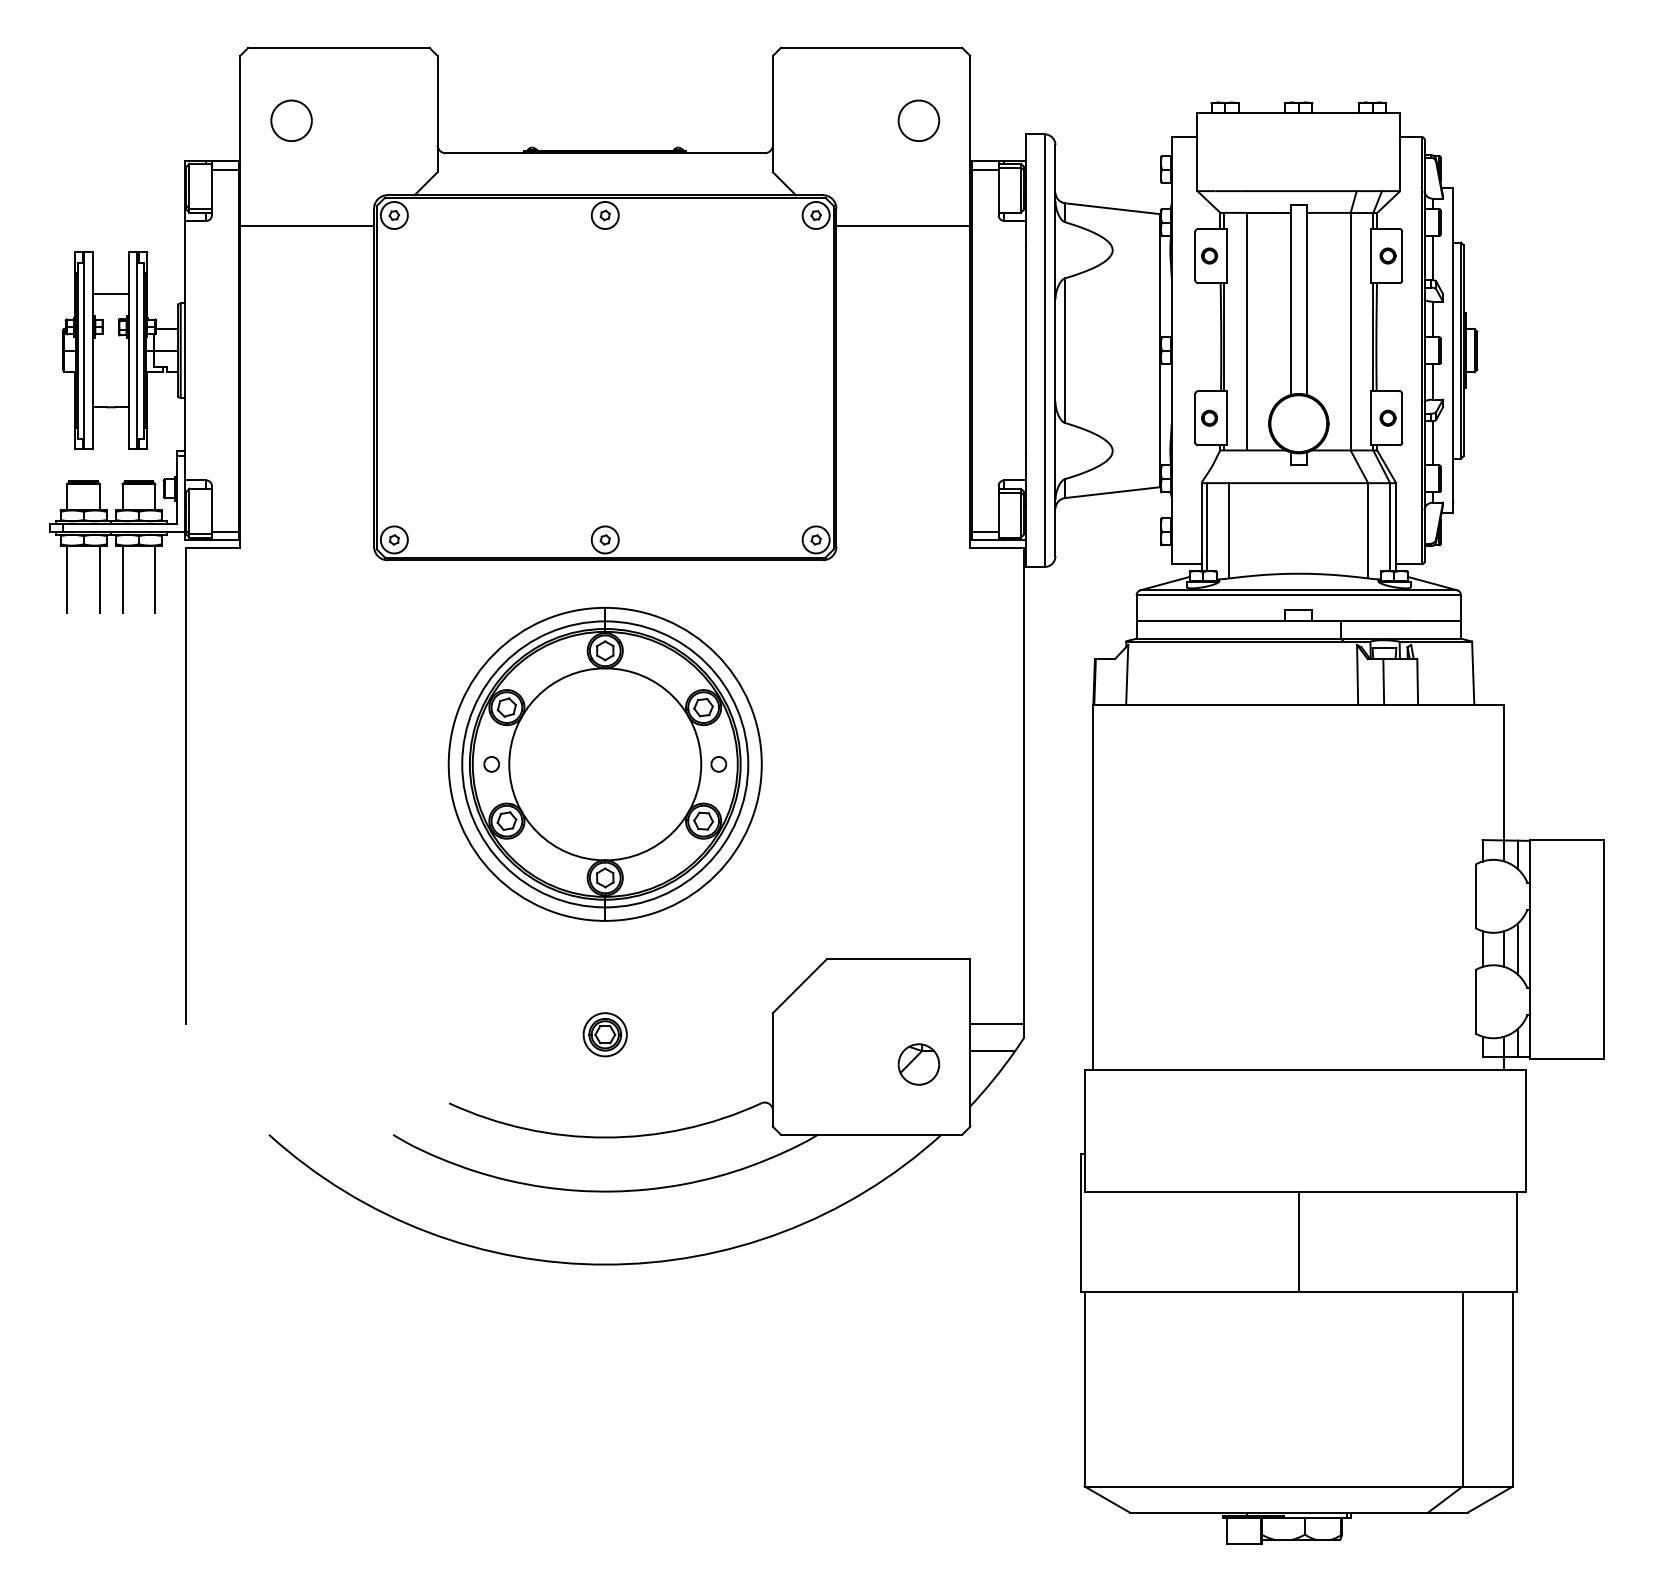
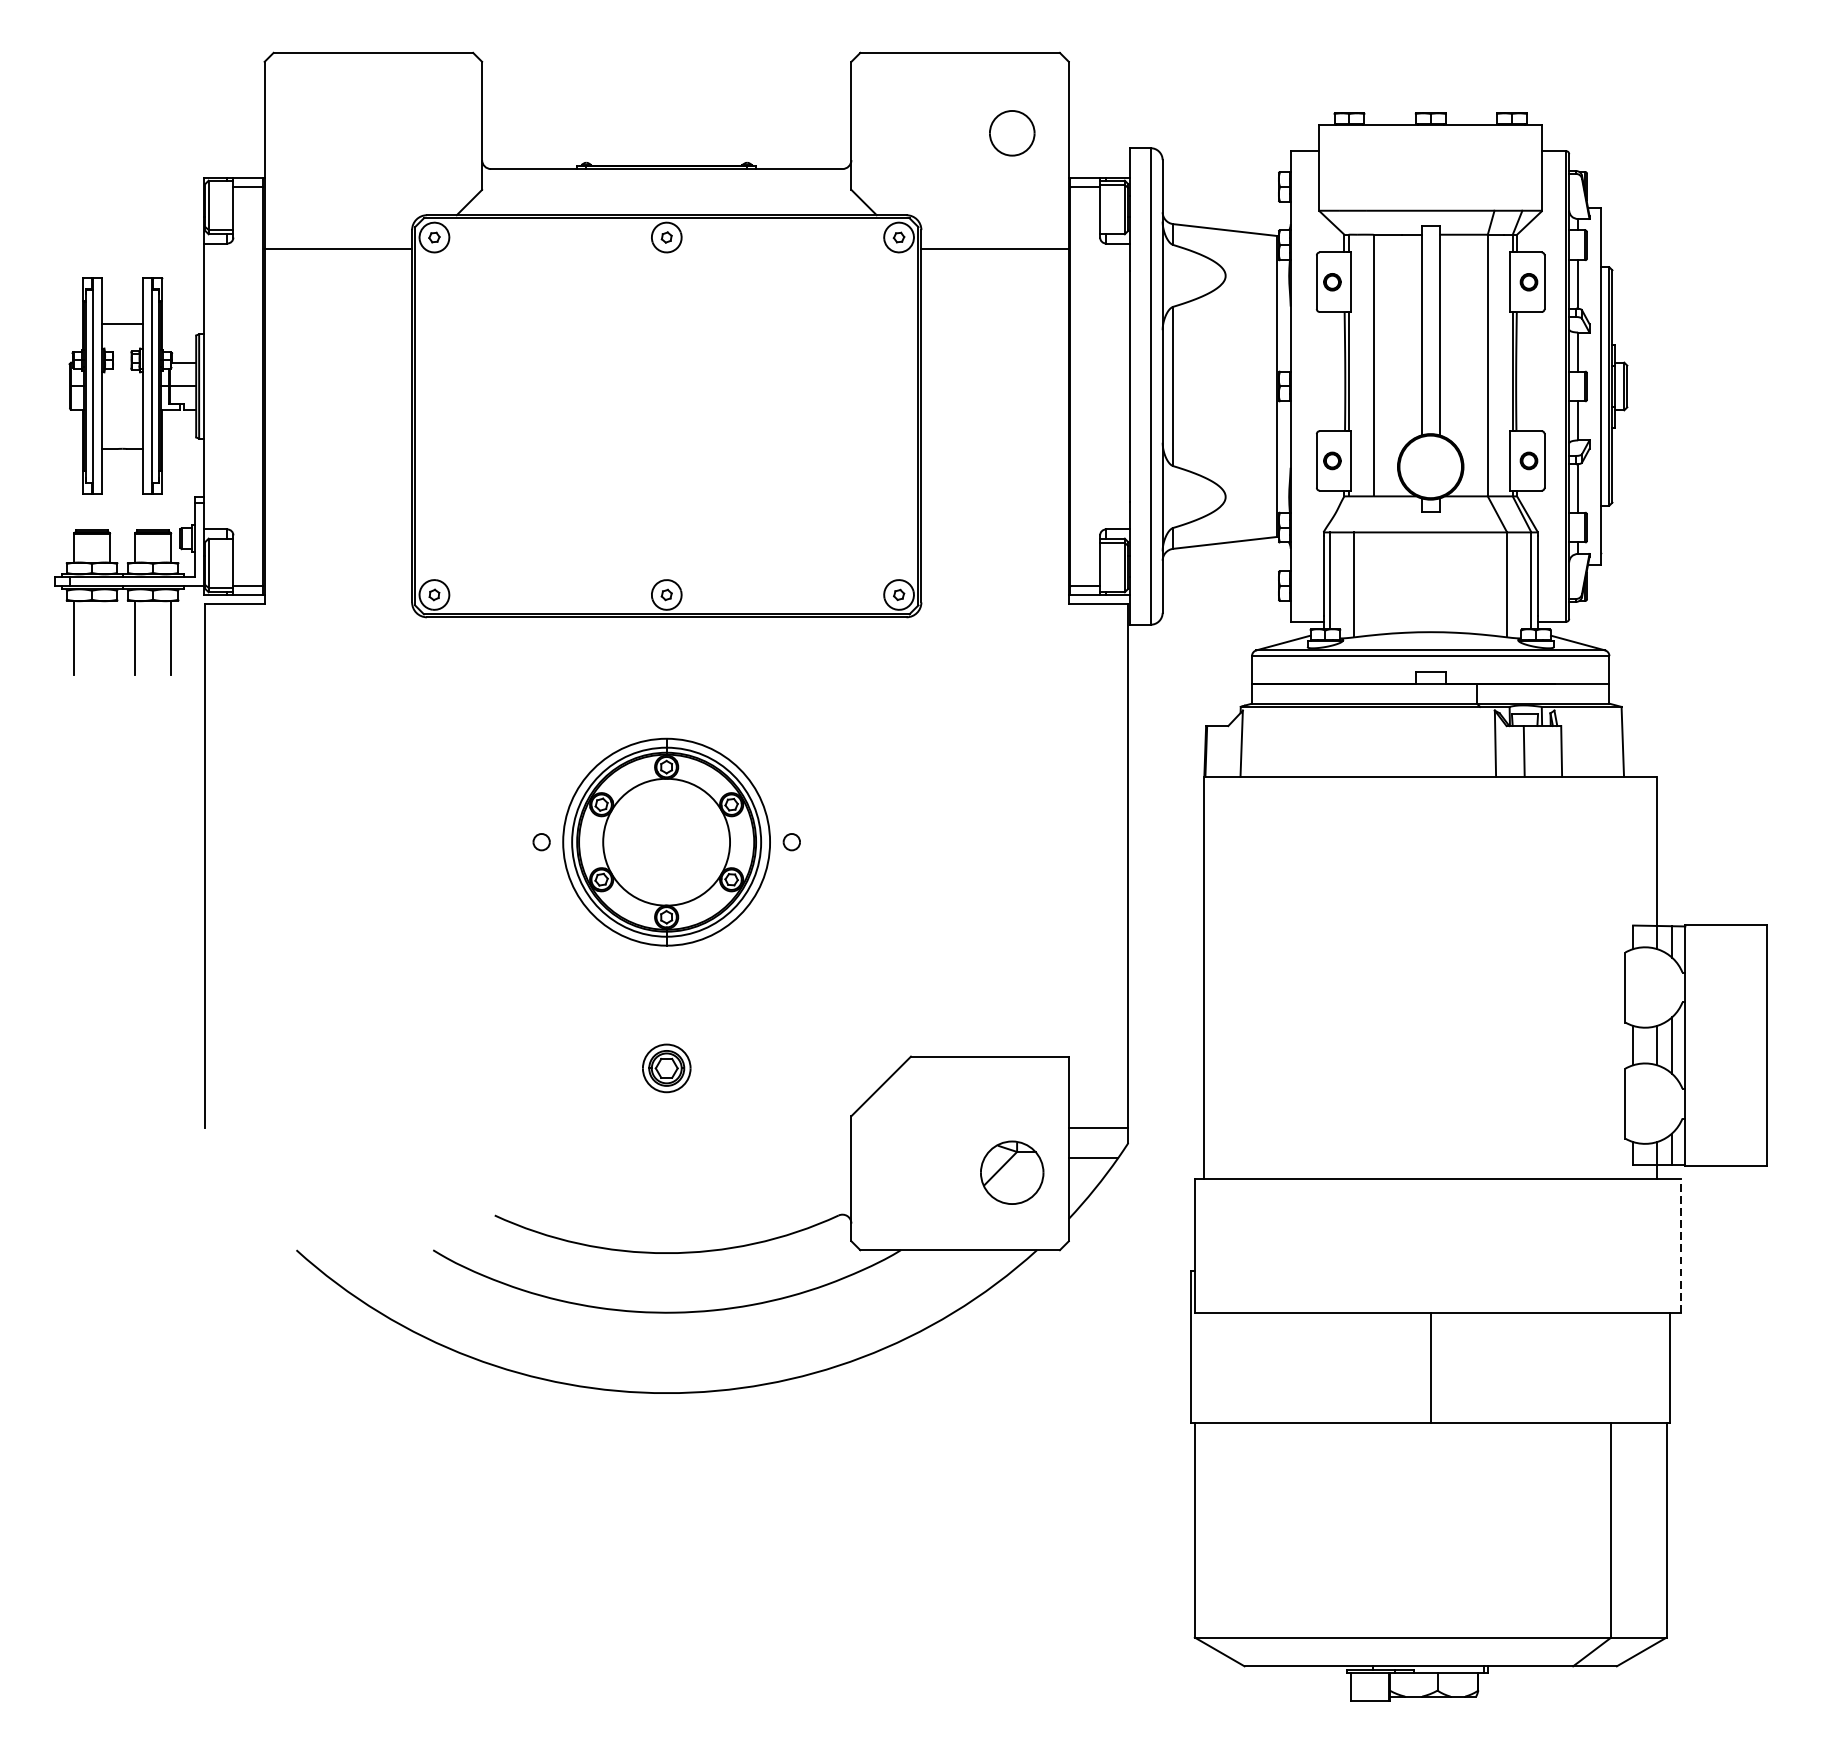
part: (291, 120) -> (321, 132), removed
line: (99, 578) -> (109, 637), removed
part: (604, 764) -> (665, 842), size x0.6
part: (604, 1034) -> (665, 1068), moved
part: (918, 1064) -> (1011, 1172), size x1.4
line: (1525, 1130) -> (1680, 1245), solid -> dashed

